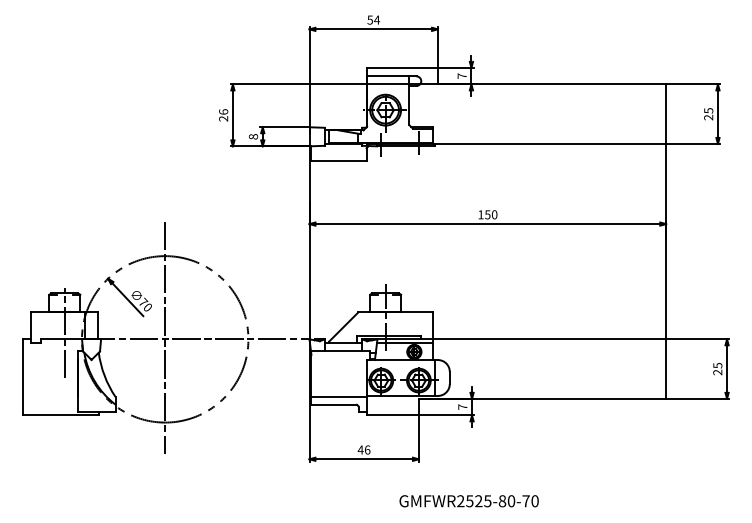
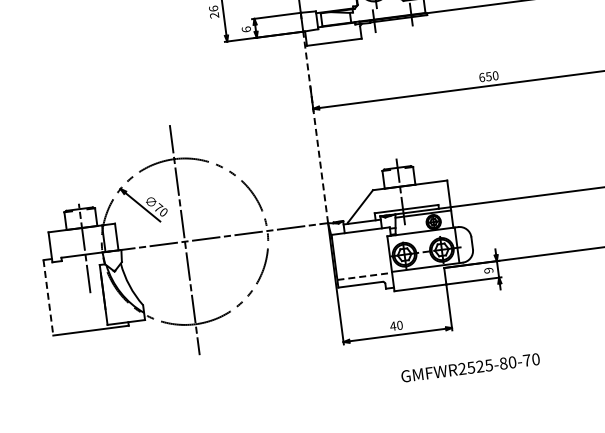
text: (253, 136) -> (246, 29), 8 -> 6
text: (480, 214) -> (481, 77), 150 -> 650
line: (309, 242) -> (315, 127), solid -> dashed
line: (22, 377) -> (48, 297), solid -> dashed
line: (339, 396) -> (365, 275), solid -> dashed
text: (462, 406) -> (488, 270), 7 -> 9
text: (367, 449) -> (399, 324), 46 -> 40
text: (468, 501) -> (469, 368), moved

